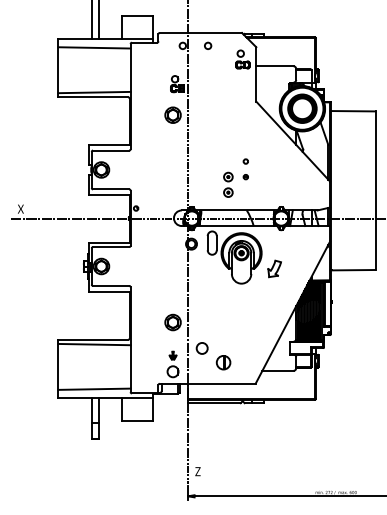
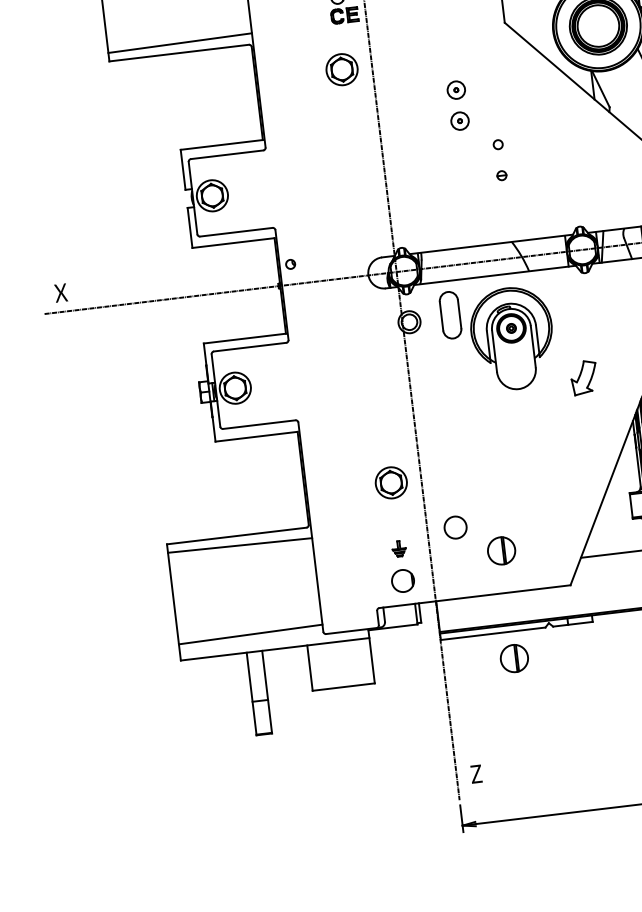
part: (228, 184) -> (458, 104), moved
part: (274, 268) -> (583, 376), moved
part: (223, 416) -> (514, 658), added

